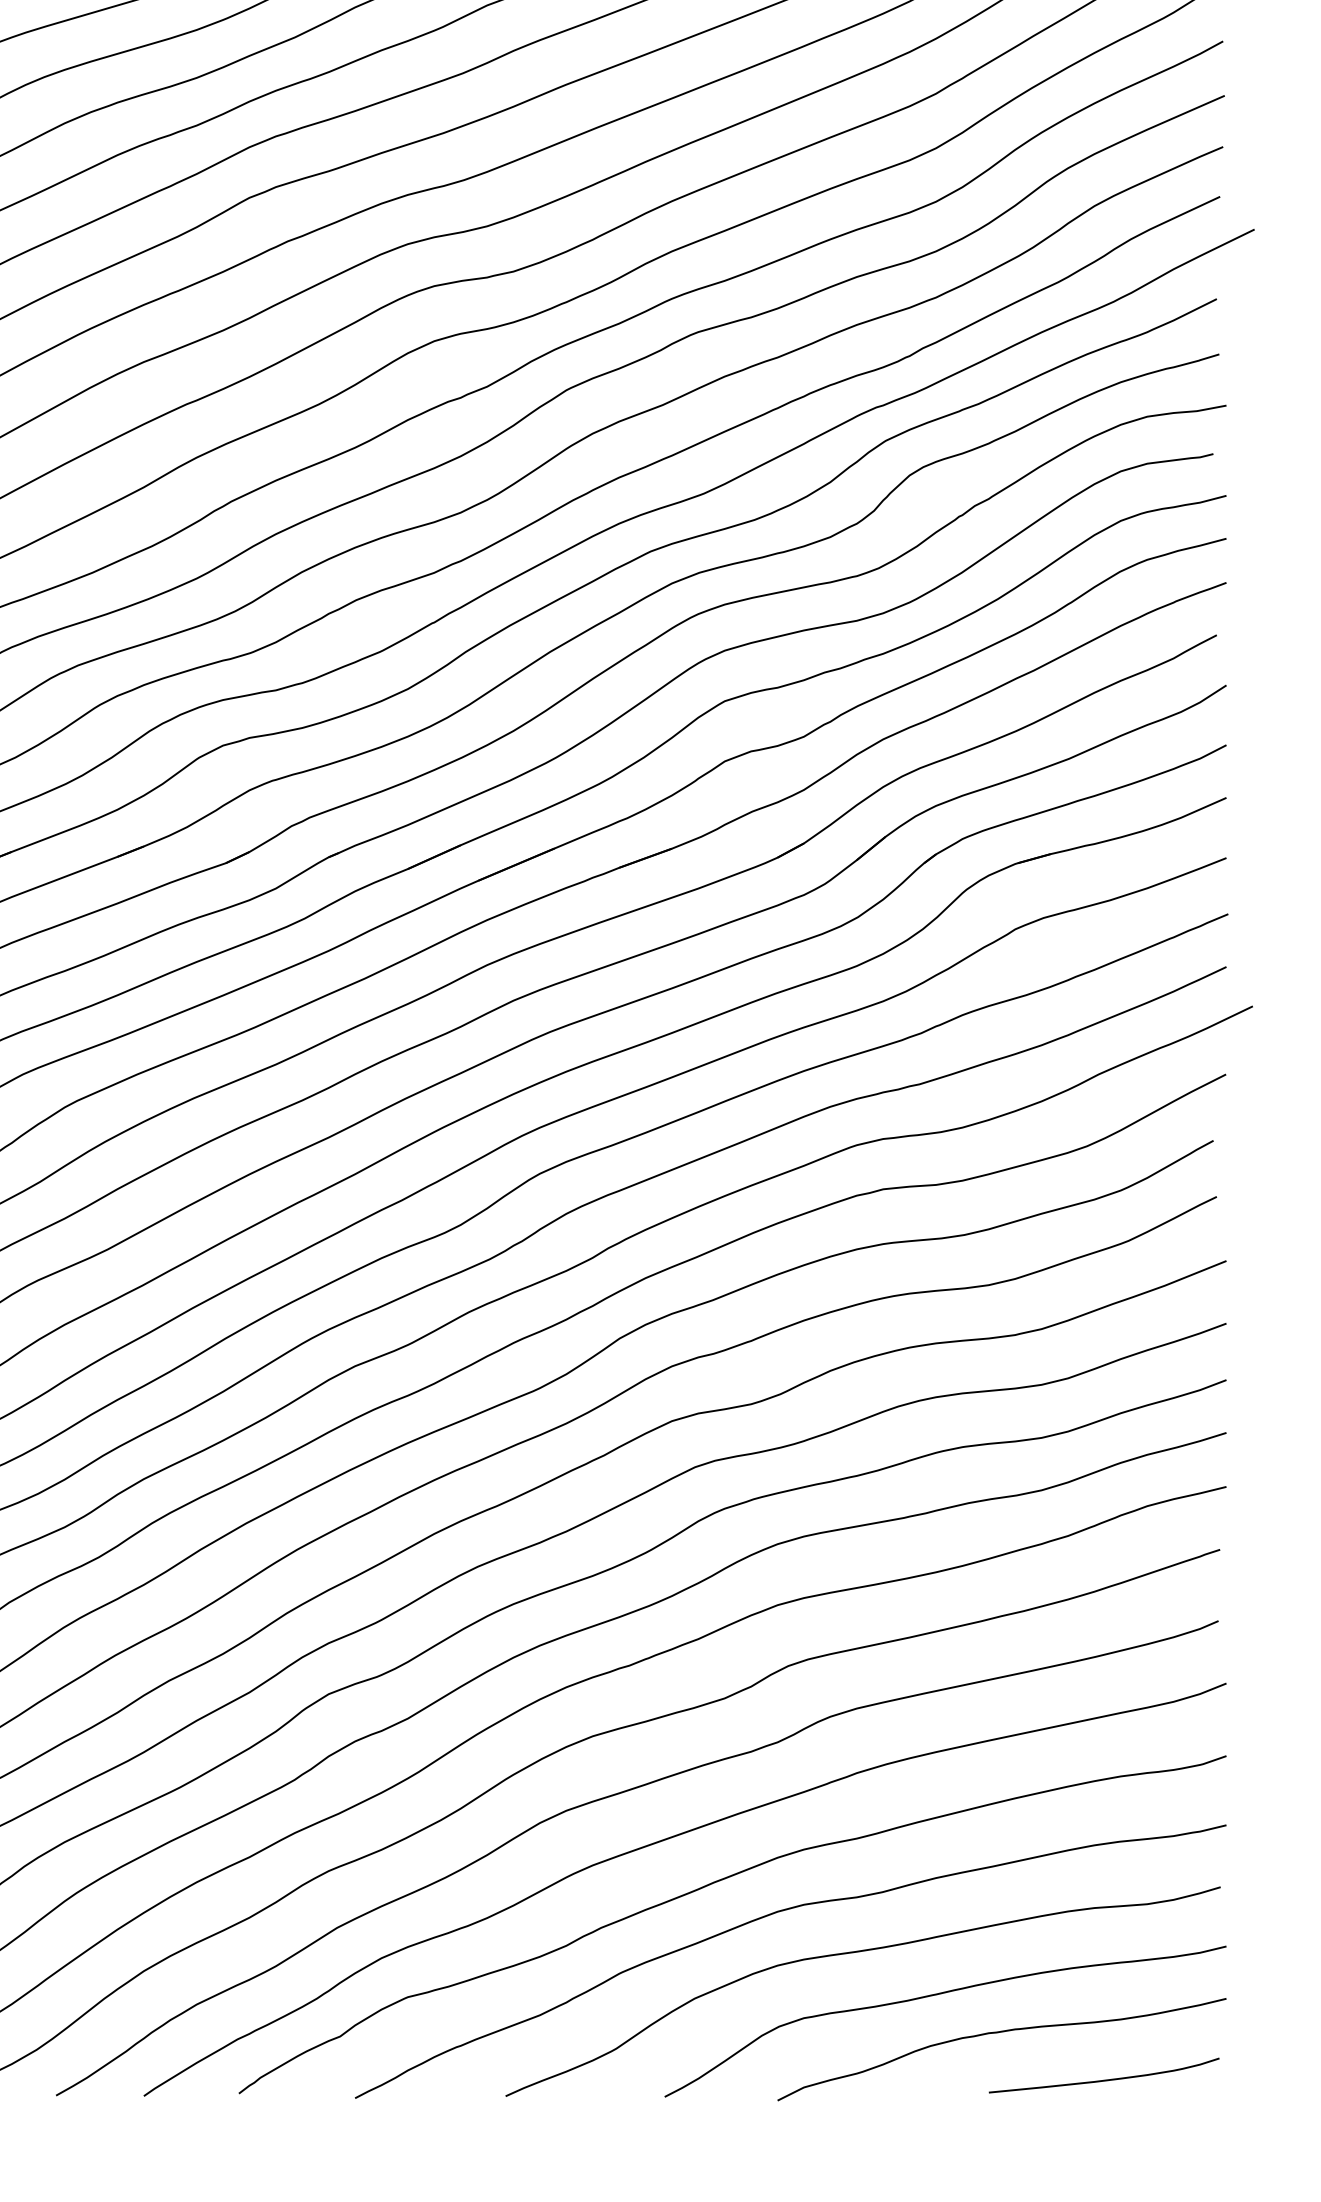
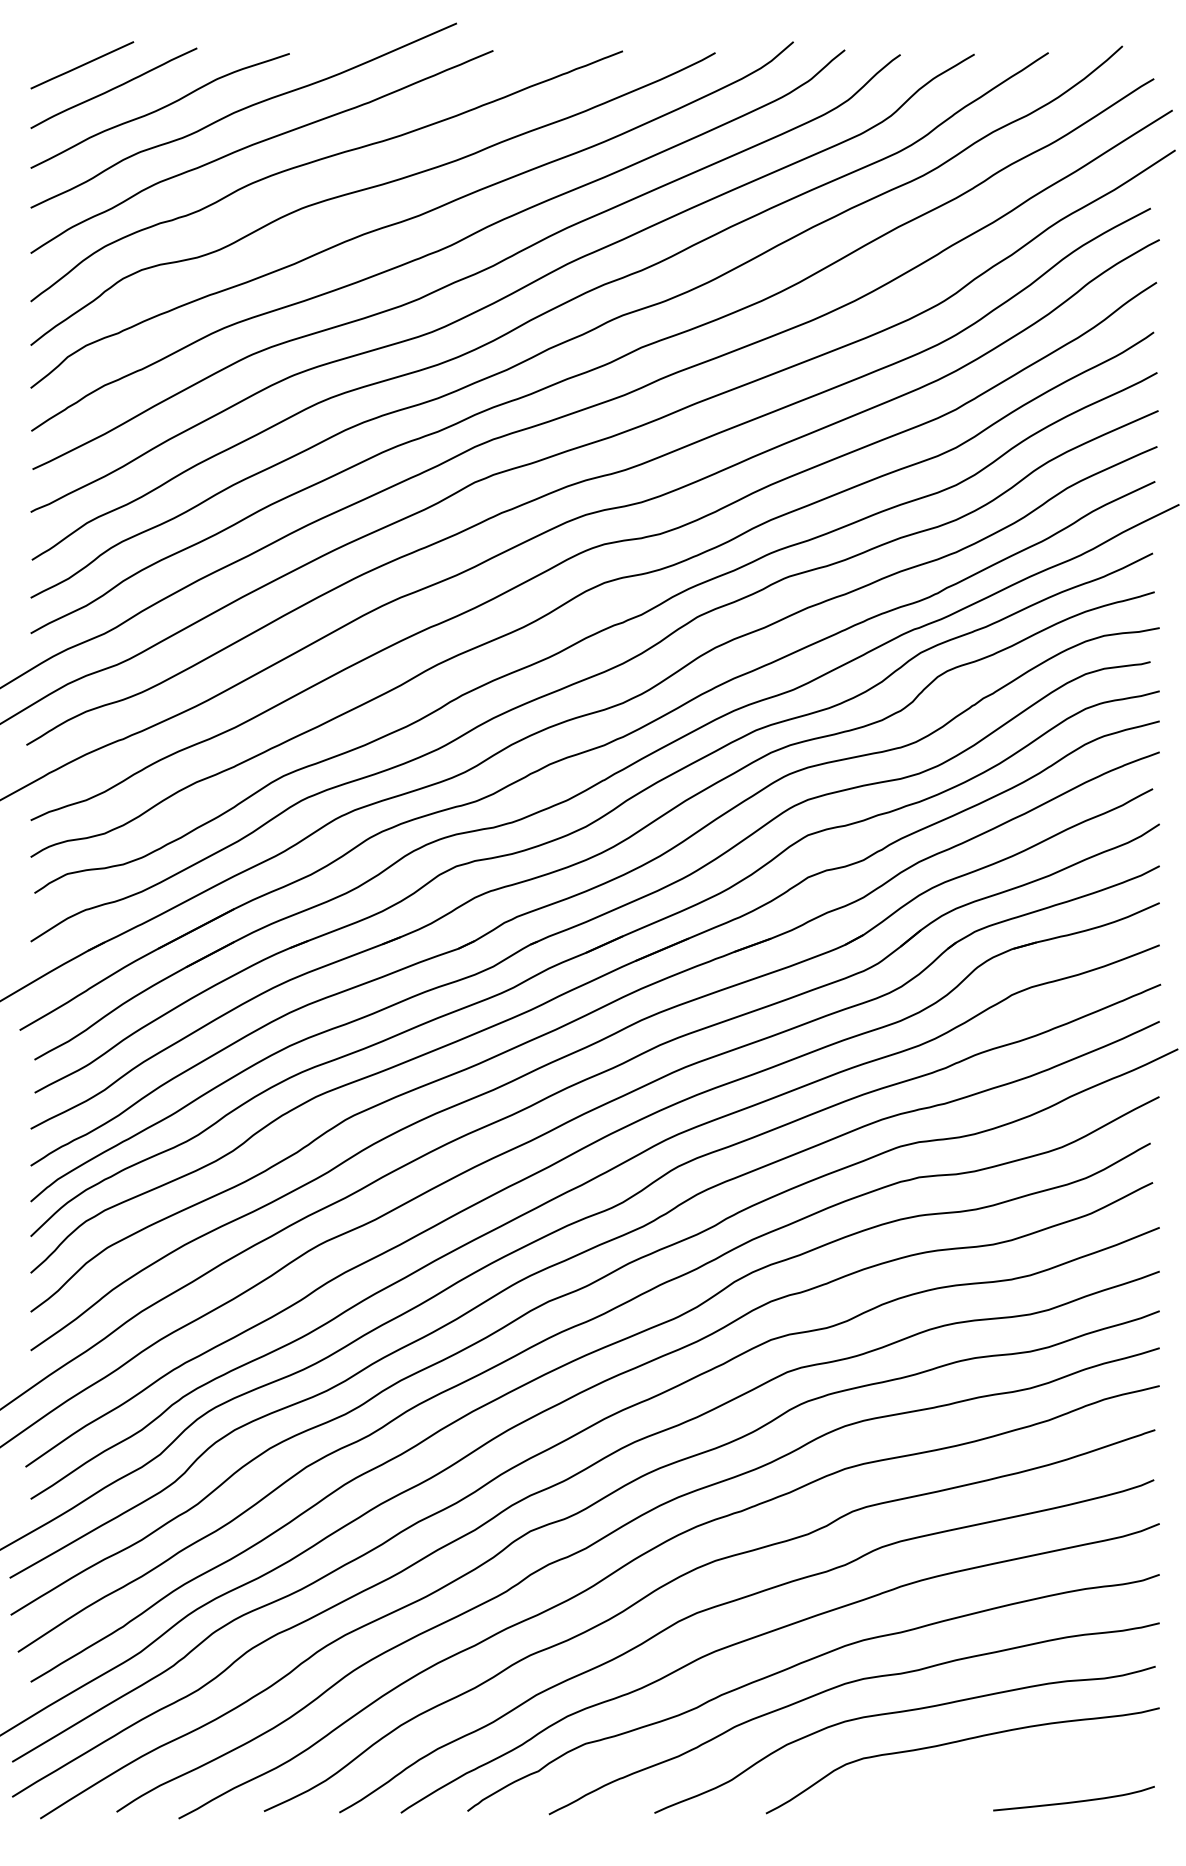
curve: (997, 2034) -> (999, 1769), removed

